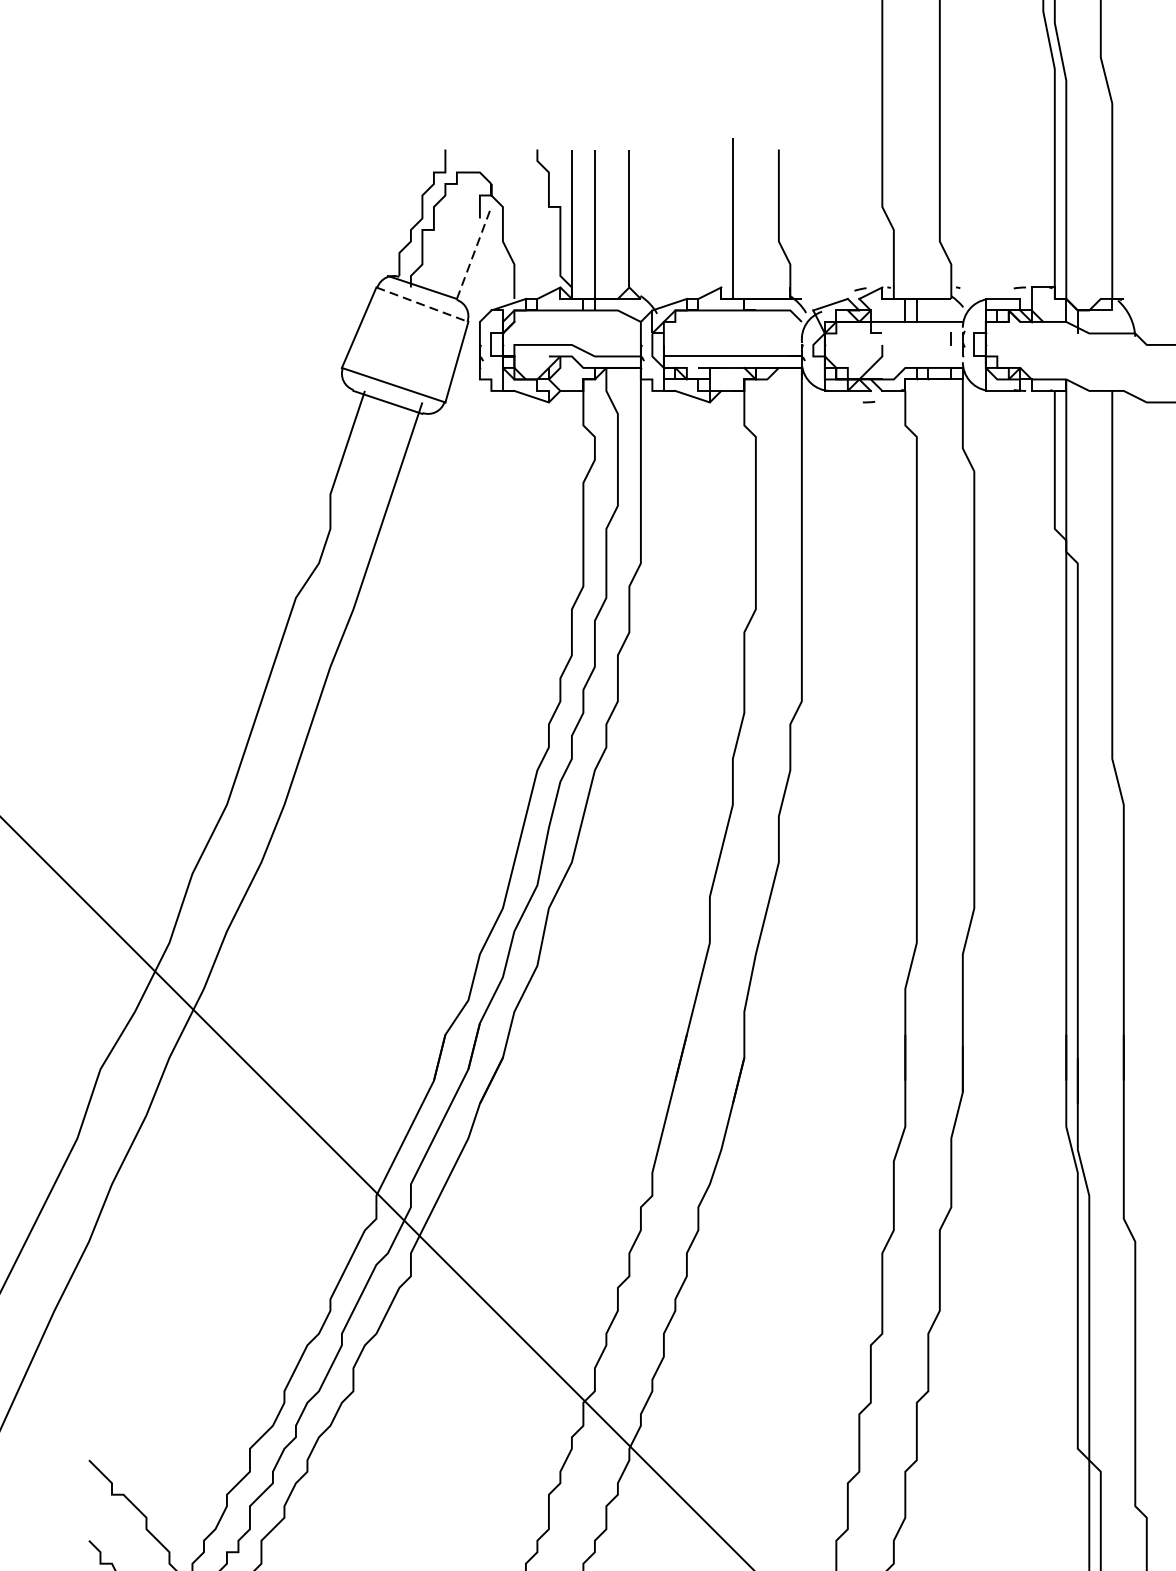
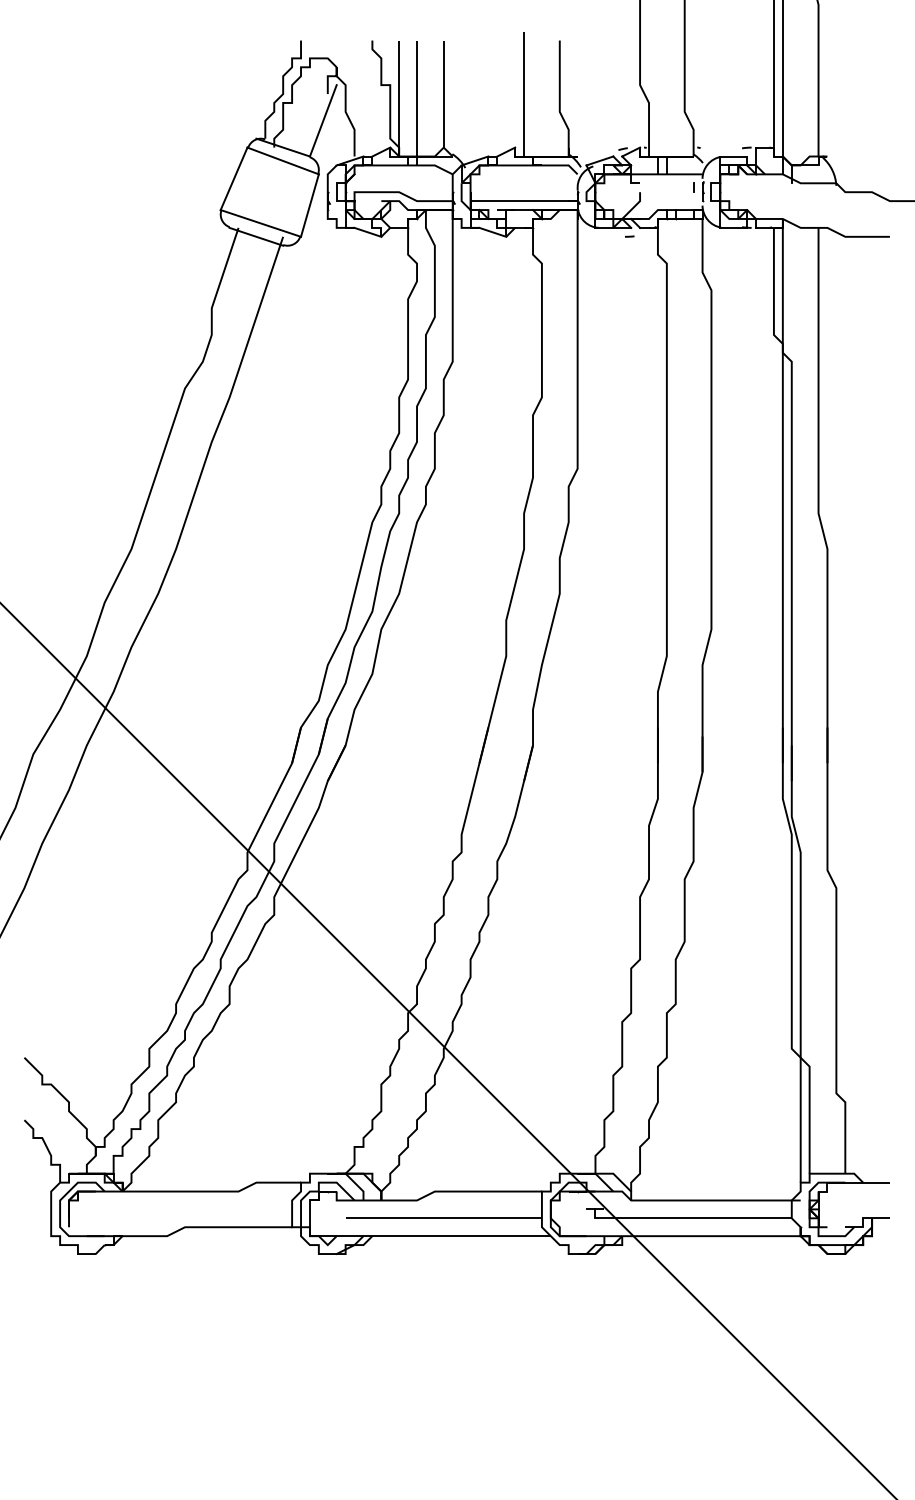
line: (474, 252) -> (323, 120), dashed -> solid
line: (422, 305) -> (283, 161), dashed -> solid

